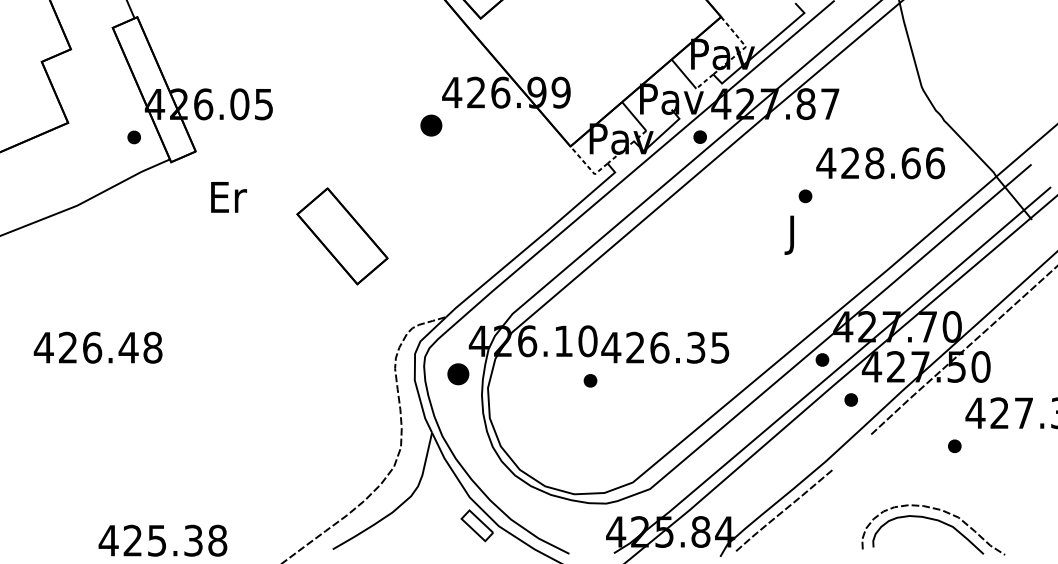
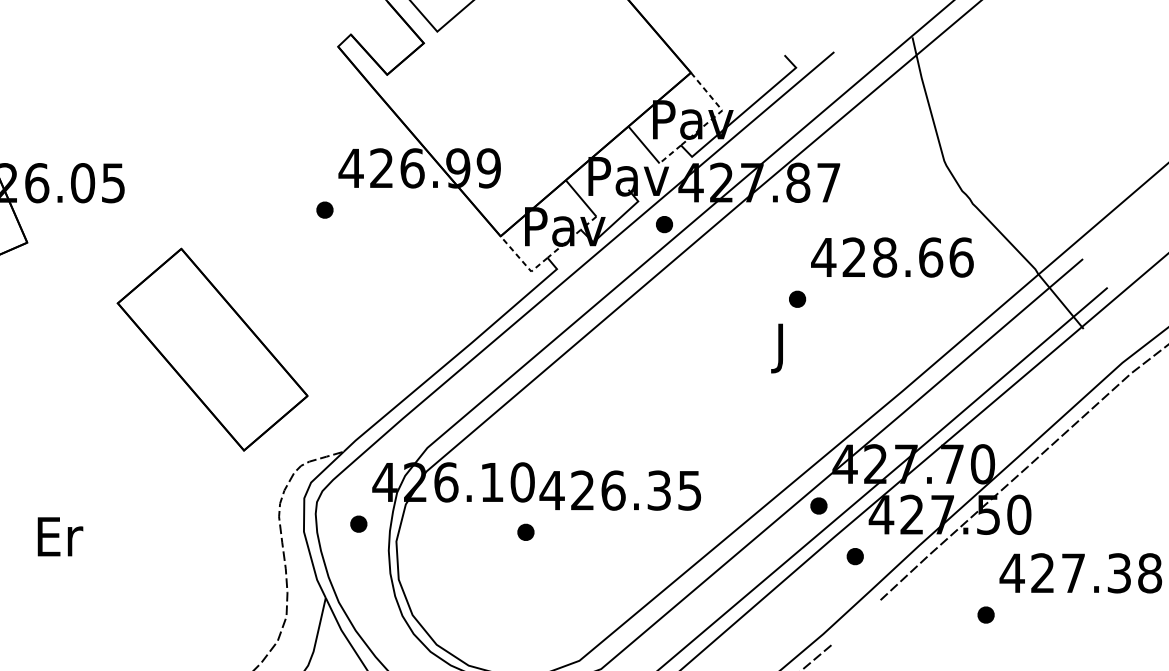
part: (431, 125) -> (325, 209), size x0.62
text: (228, 197) -> (59, 536), moved
part: (342, 236) -> (212, 350), size x1.67
part: (457, 374) -> (357, 524), size x0.62

